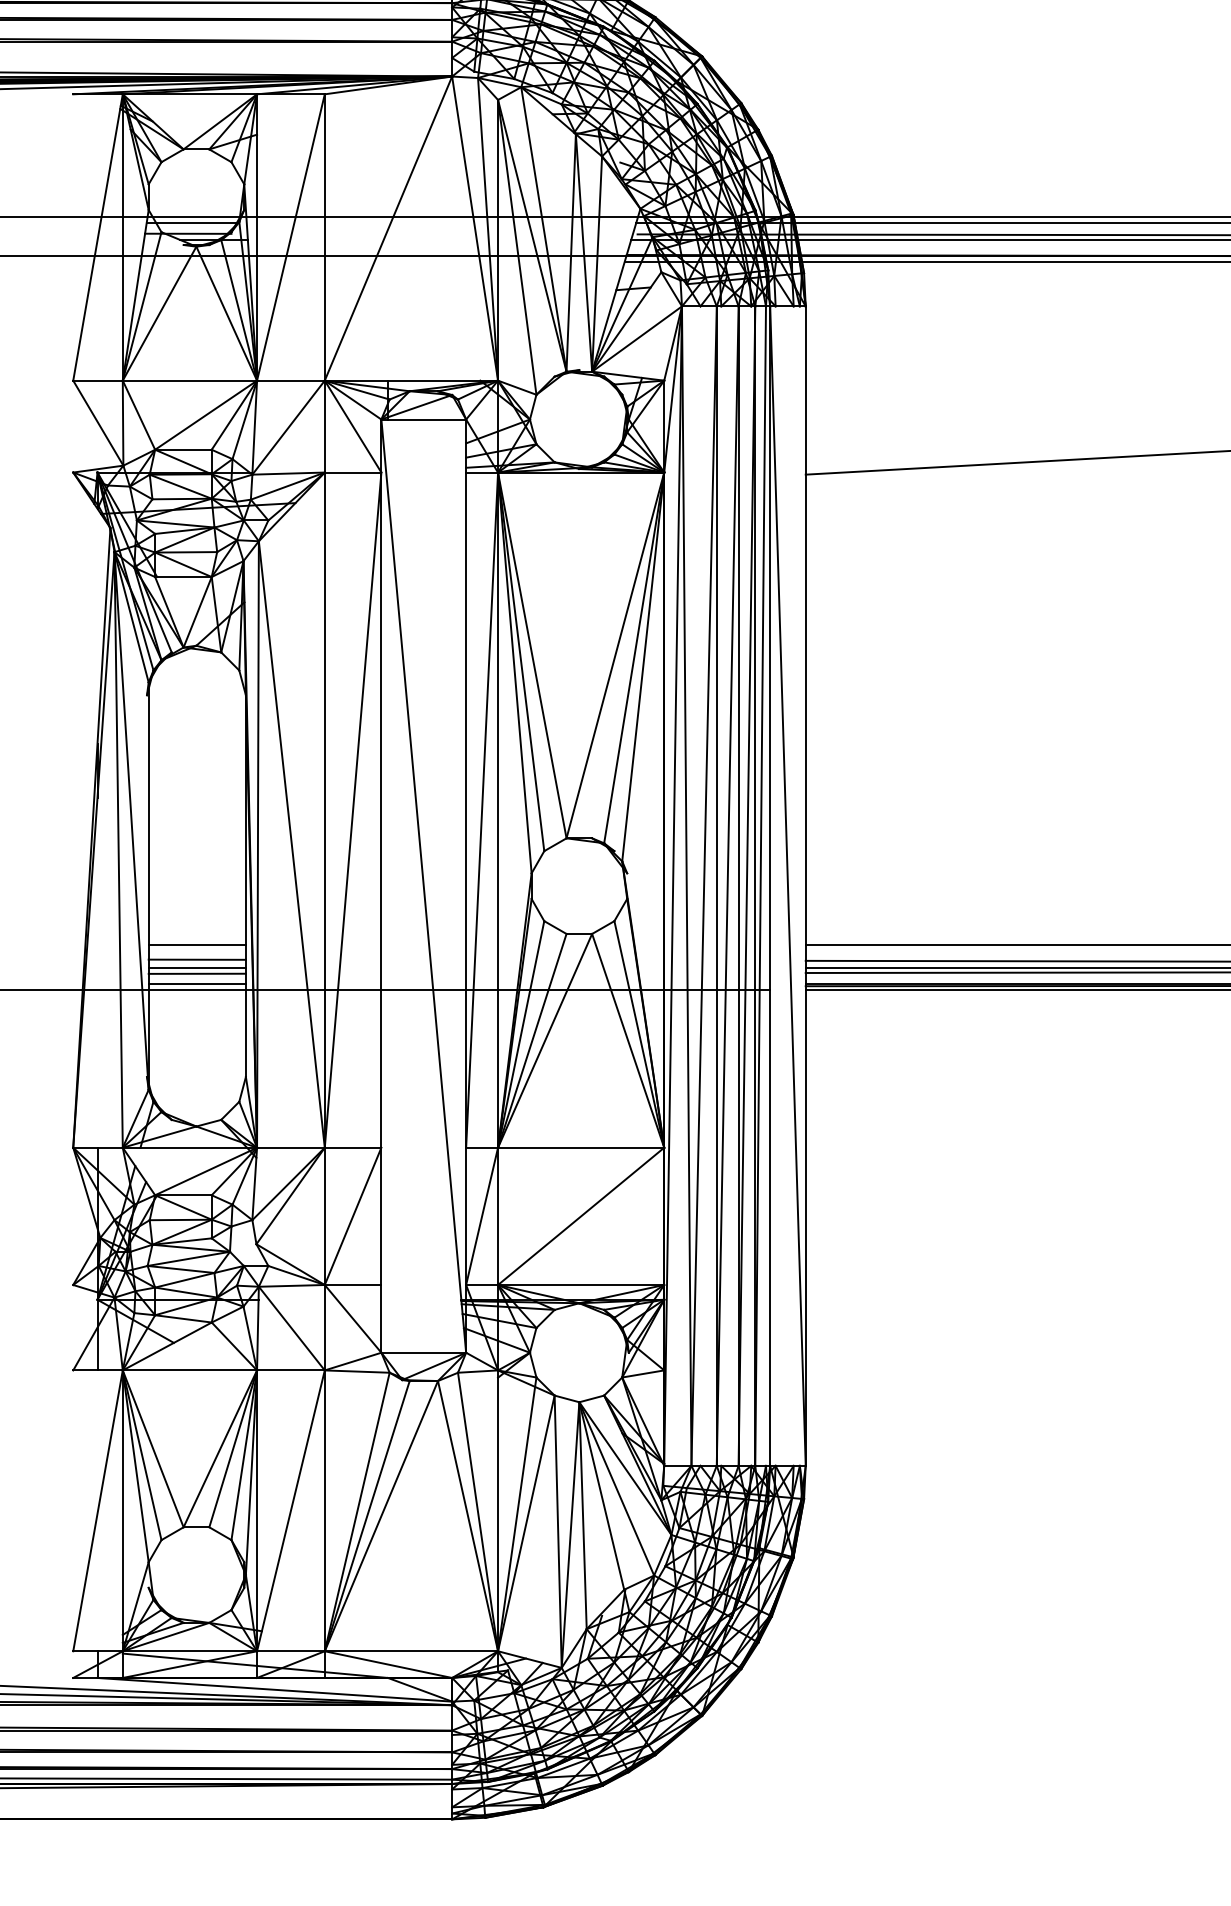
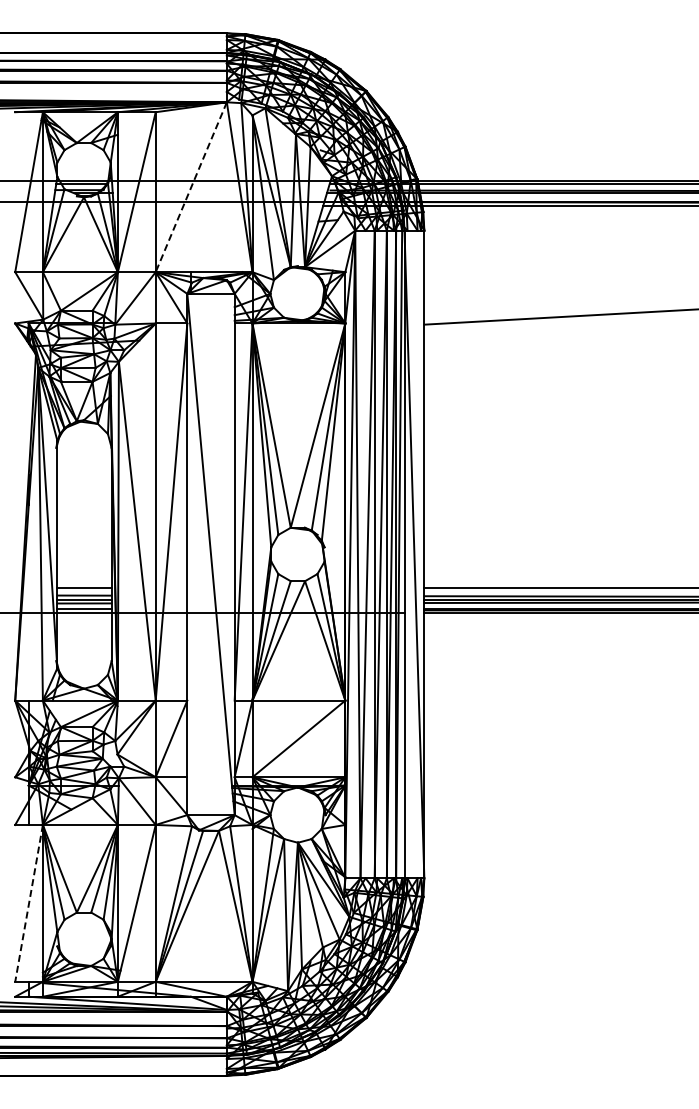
line: (388, 229) -> (191, 187), solid -> dashed
line: (98, 1510) -> (29, 903), solid -> dashed

